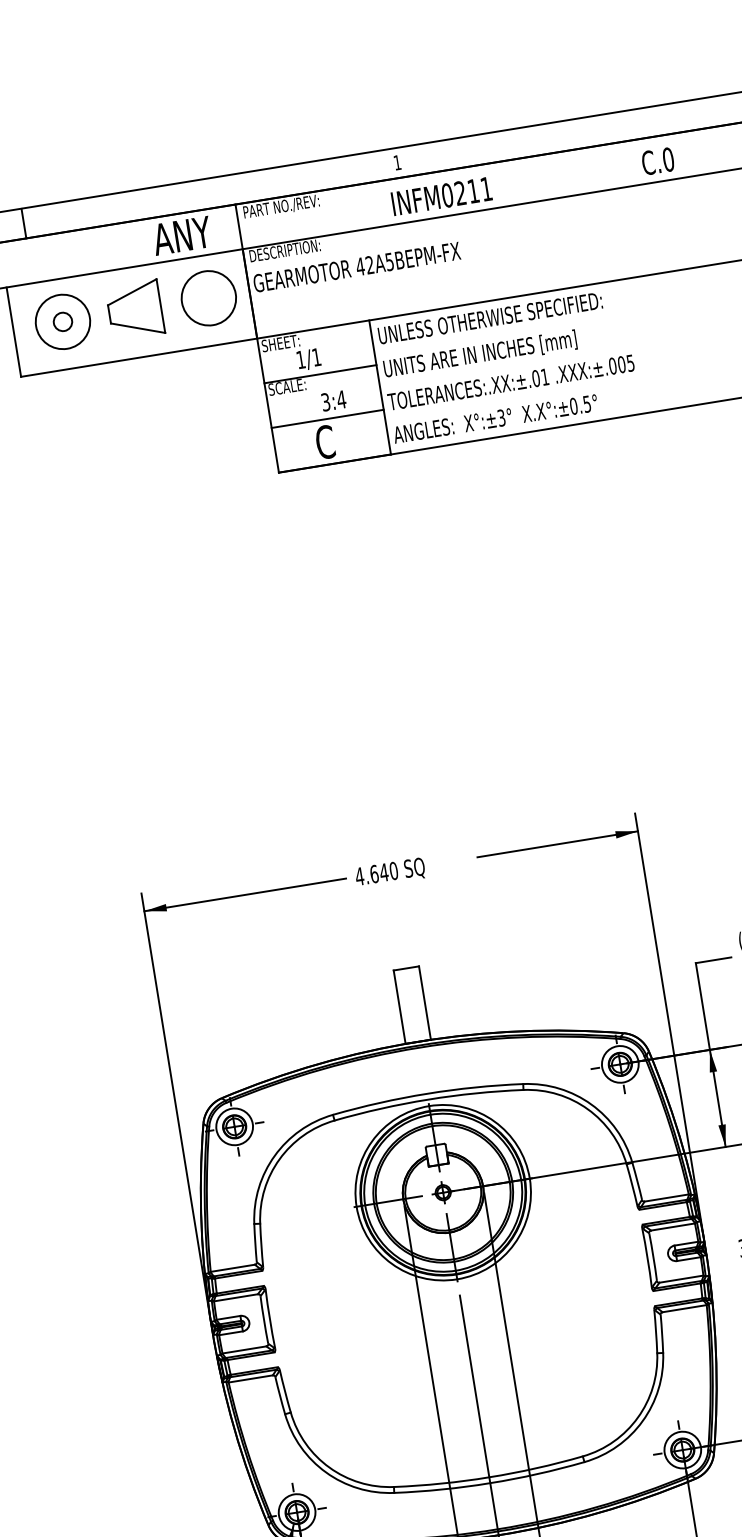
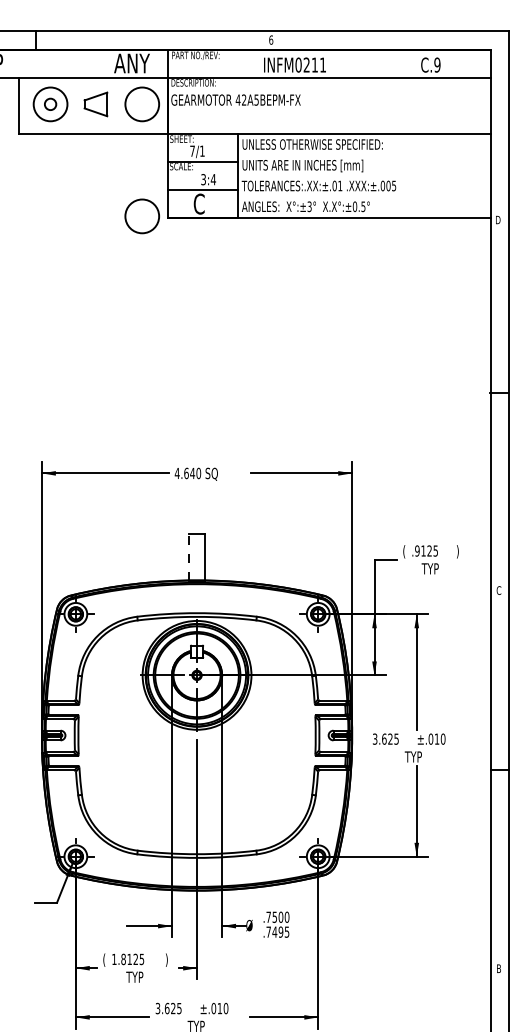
text: (668, 158) -> (437, 64), C.0 -> C.9
text: (397, 161) -> (271, 39), 1 -> 6
part: (134, 310) -> (95, 104), size x0.7
text: (300, 358) -> (192, 150), 1/1 -> 7/1
circle: (236, 476) -> (141, 216), added
line: (398, 1005) -> (188, 556), solid -> dashed

